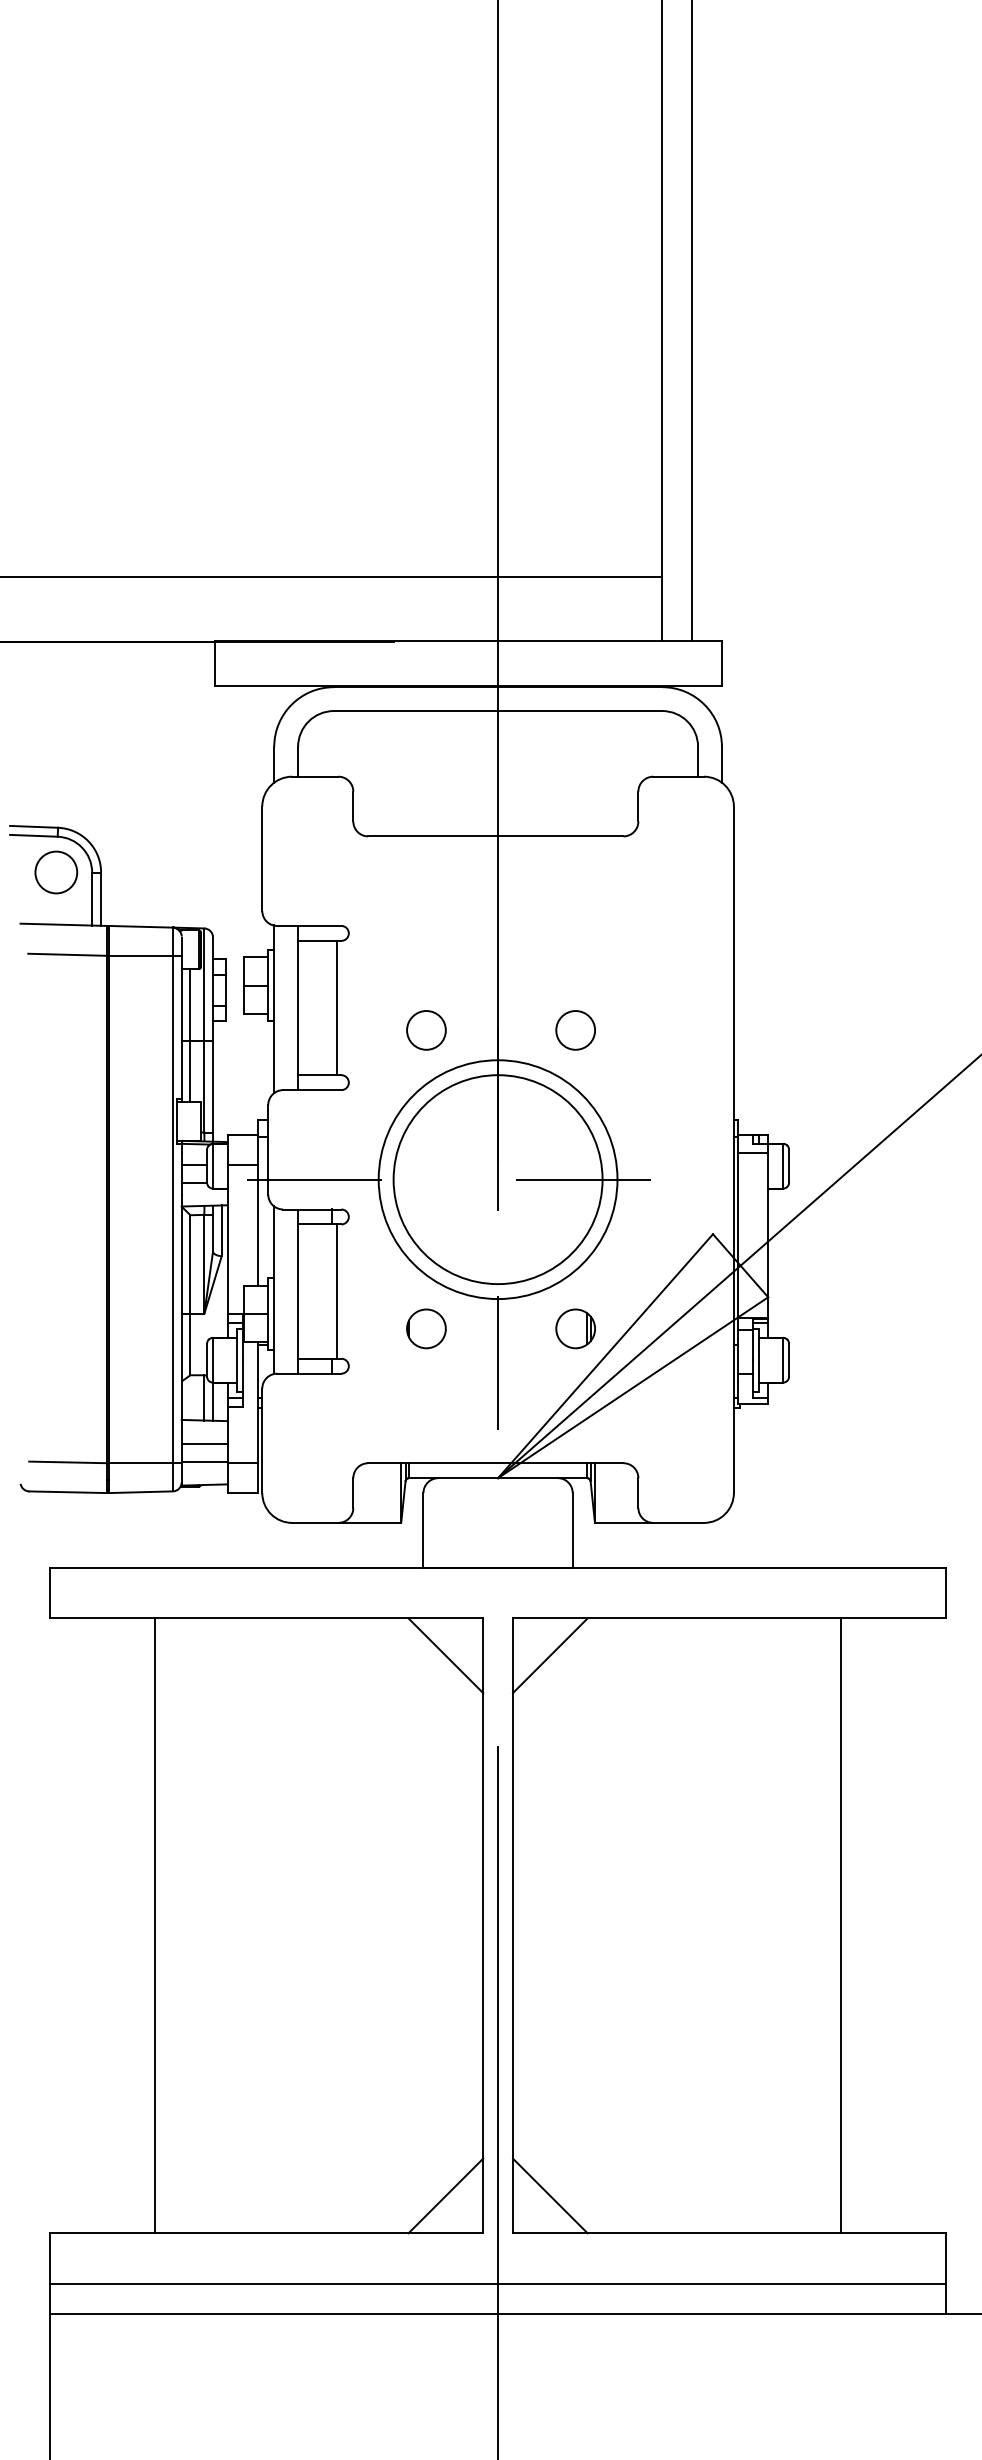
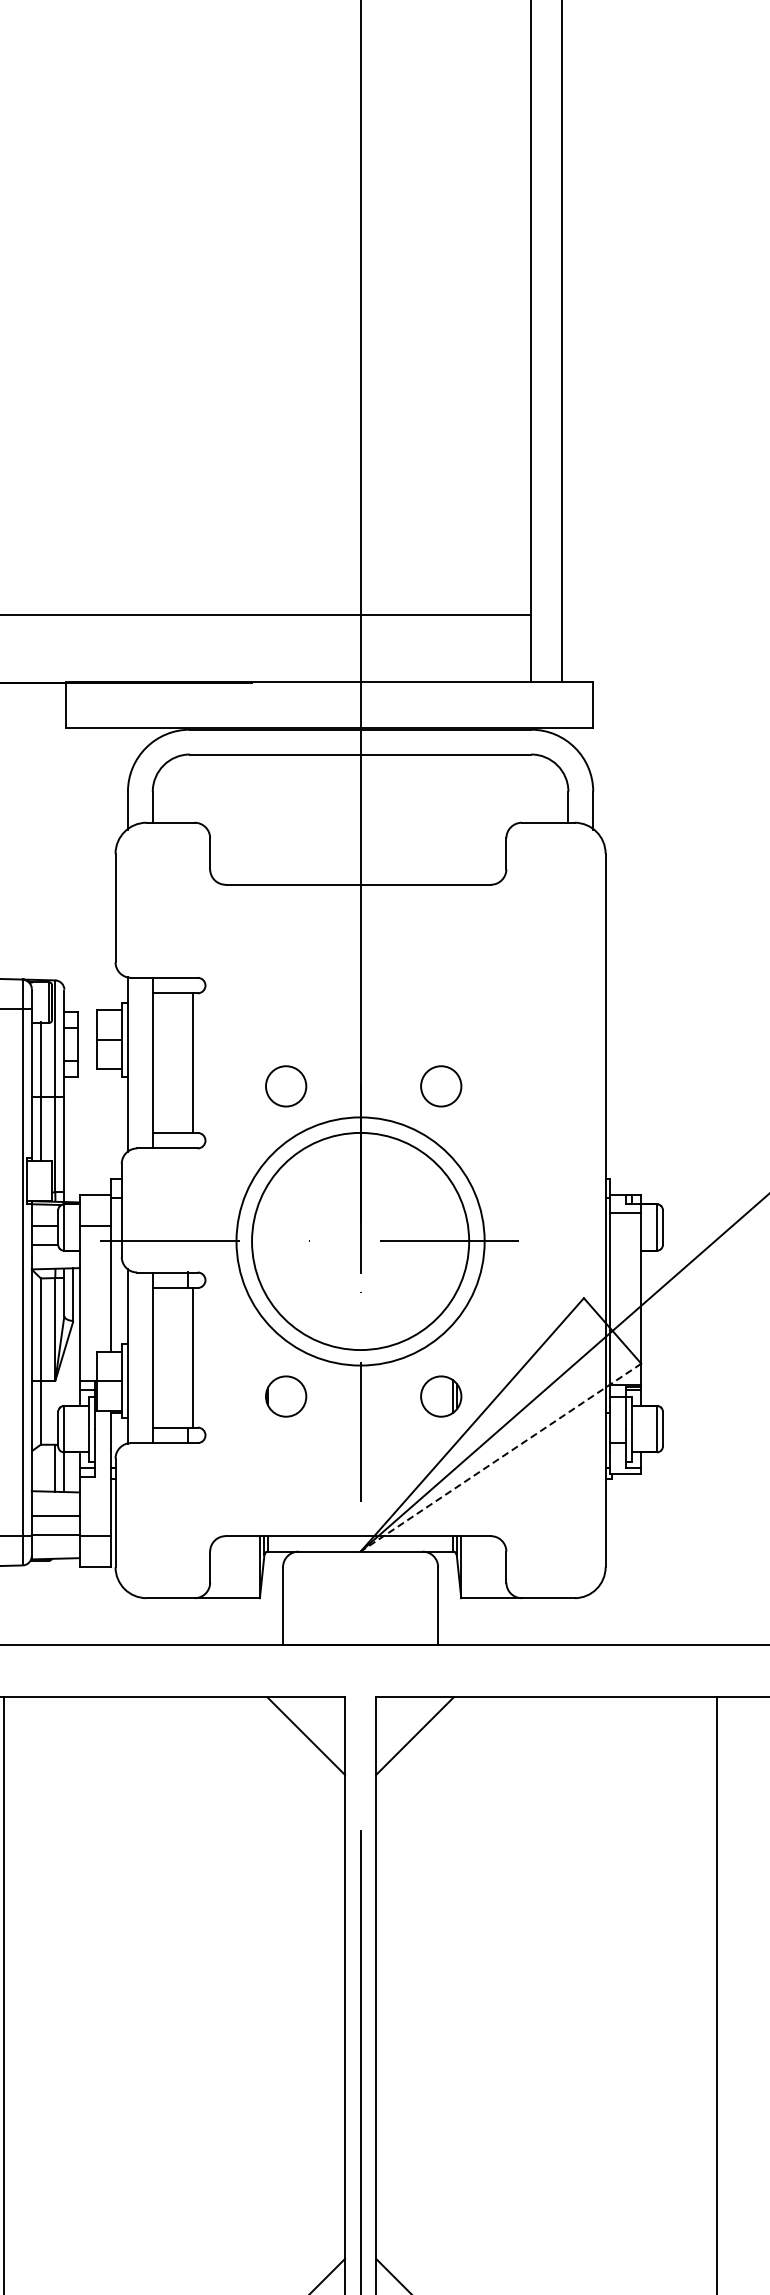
line: (633, 1387) -> (501, 1457), solid -> dashed

